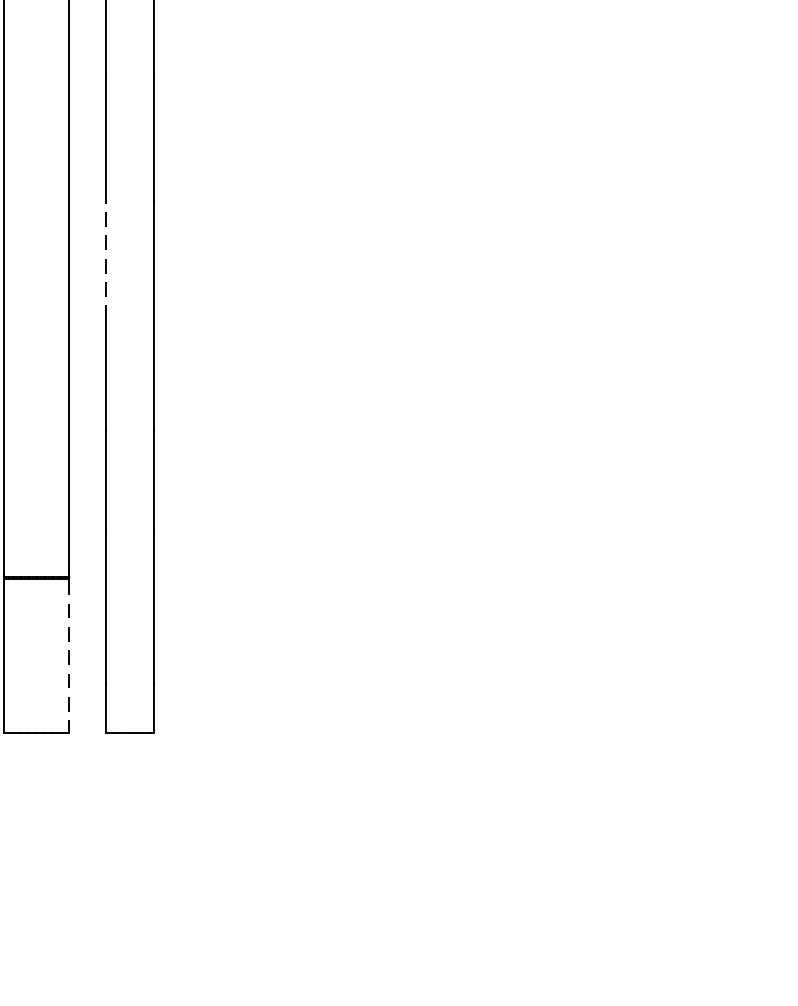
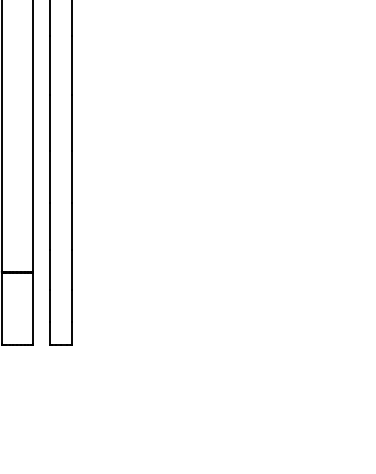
line: (107, 260) -> (50, 122), dashed -> solid
line: (69, 654) -> (32, 308), dashed -> solid

